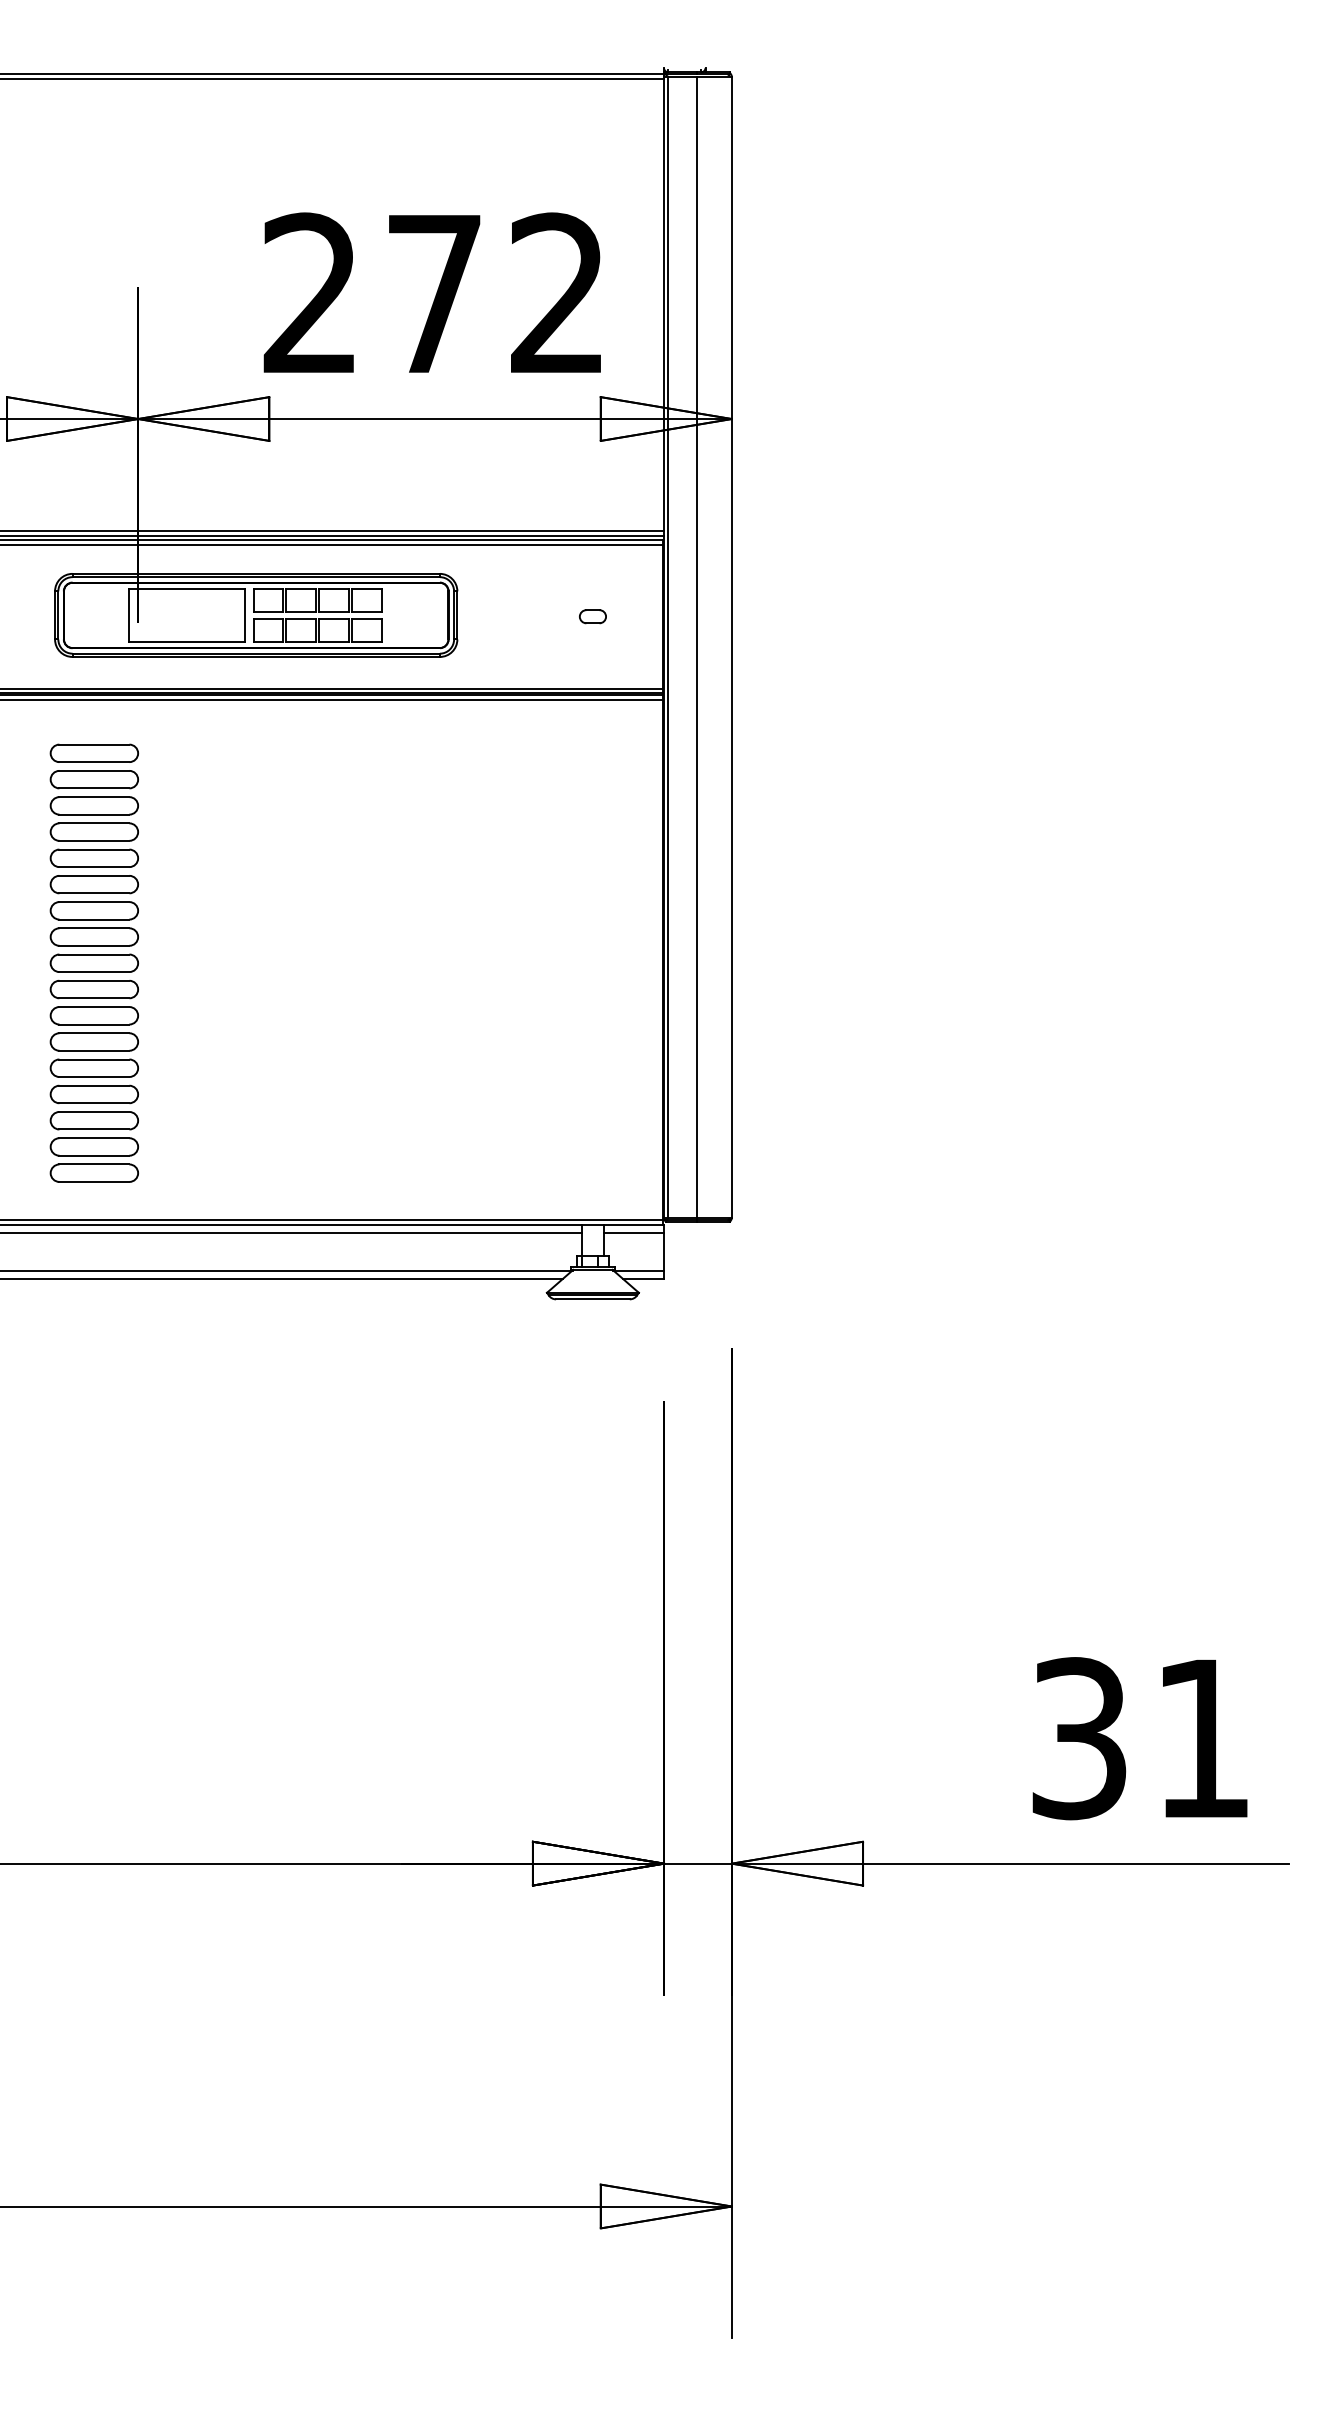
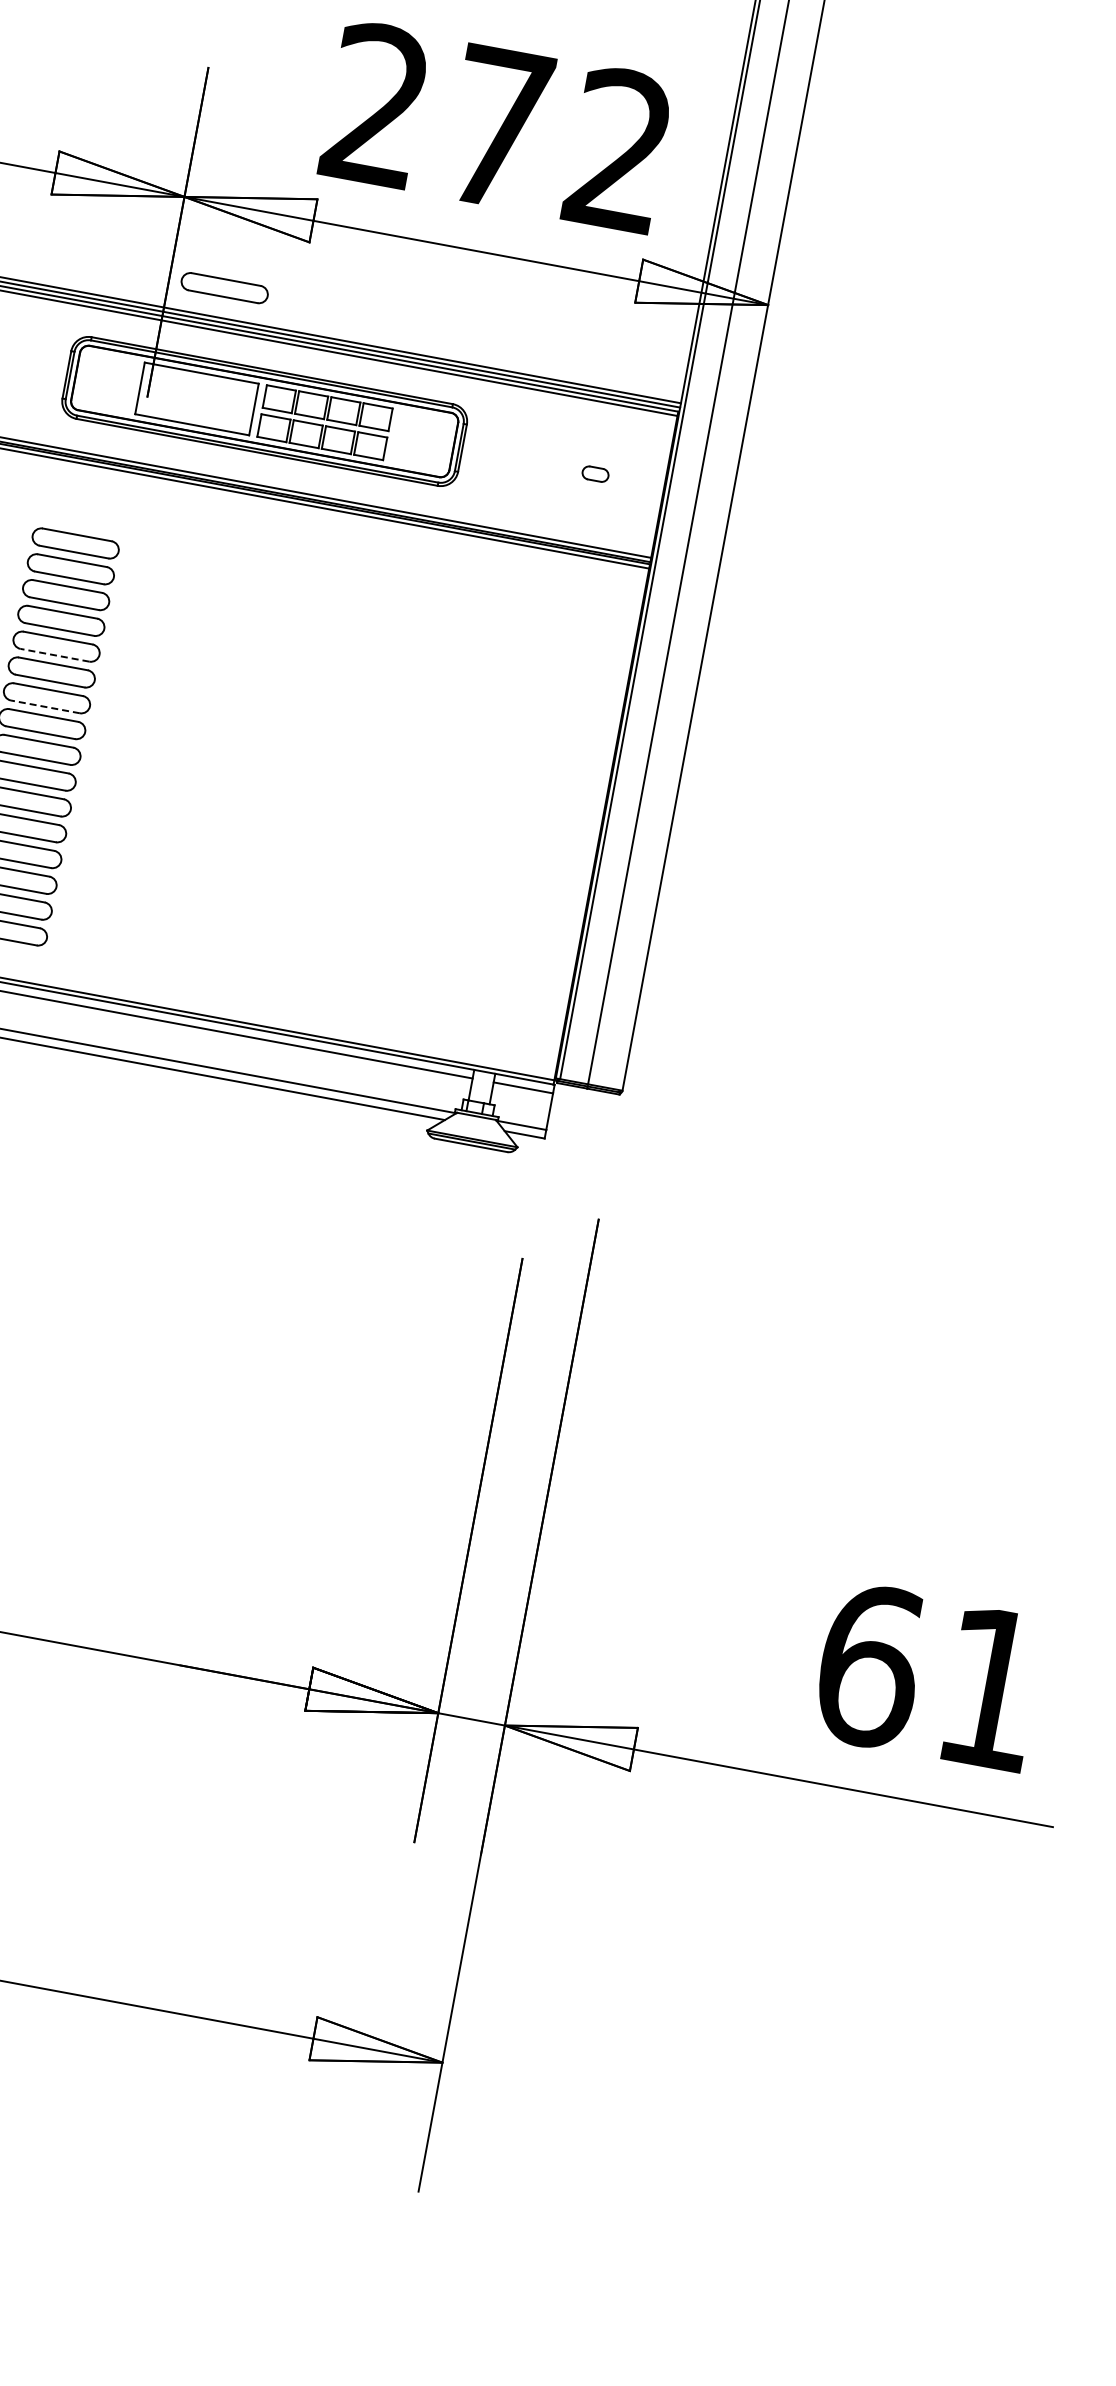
part: (93, 752) -> (223, 287), moved
line: (94, 893) -> (55, 655), solid -> dashed
line: (94, 945) -> (45, 706), solid -> dashed
text: (1080, 1738) -> (870, 1666), 31 -> 61

